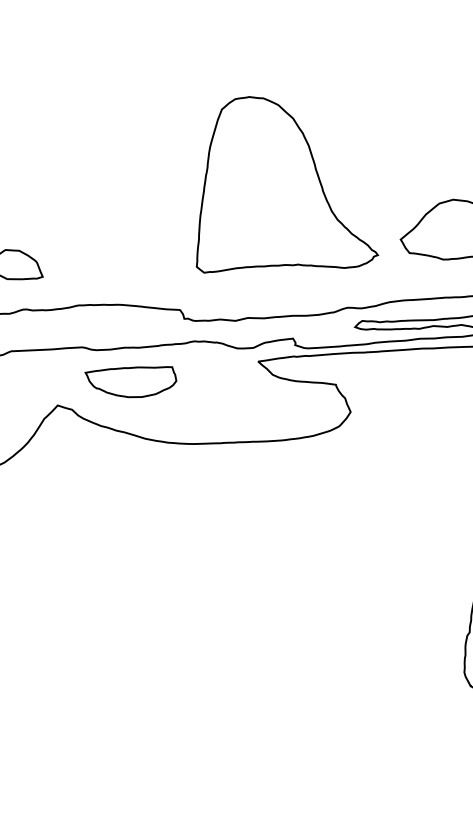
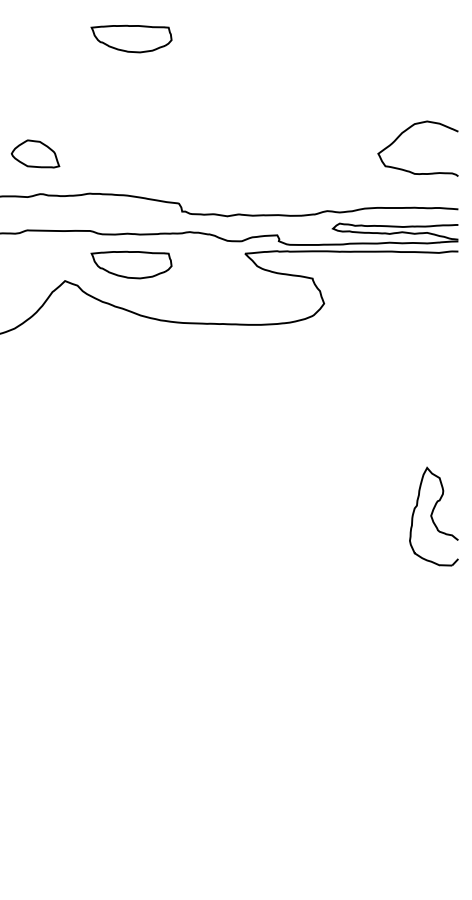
part: (114, 127) -> (131, 38), added
part: (282, 183) -> (276, 97), removed

